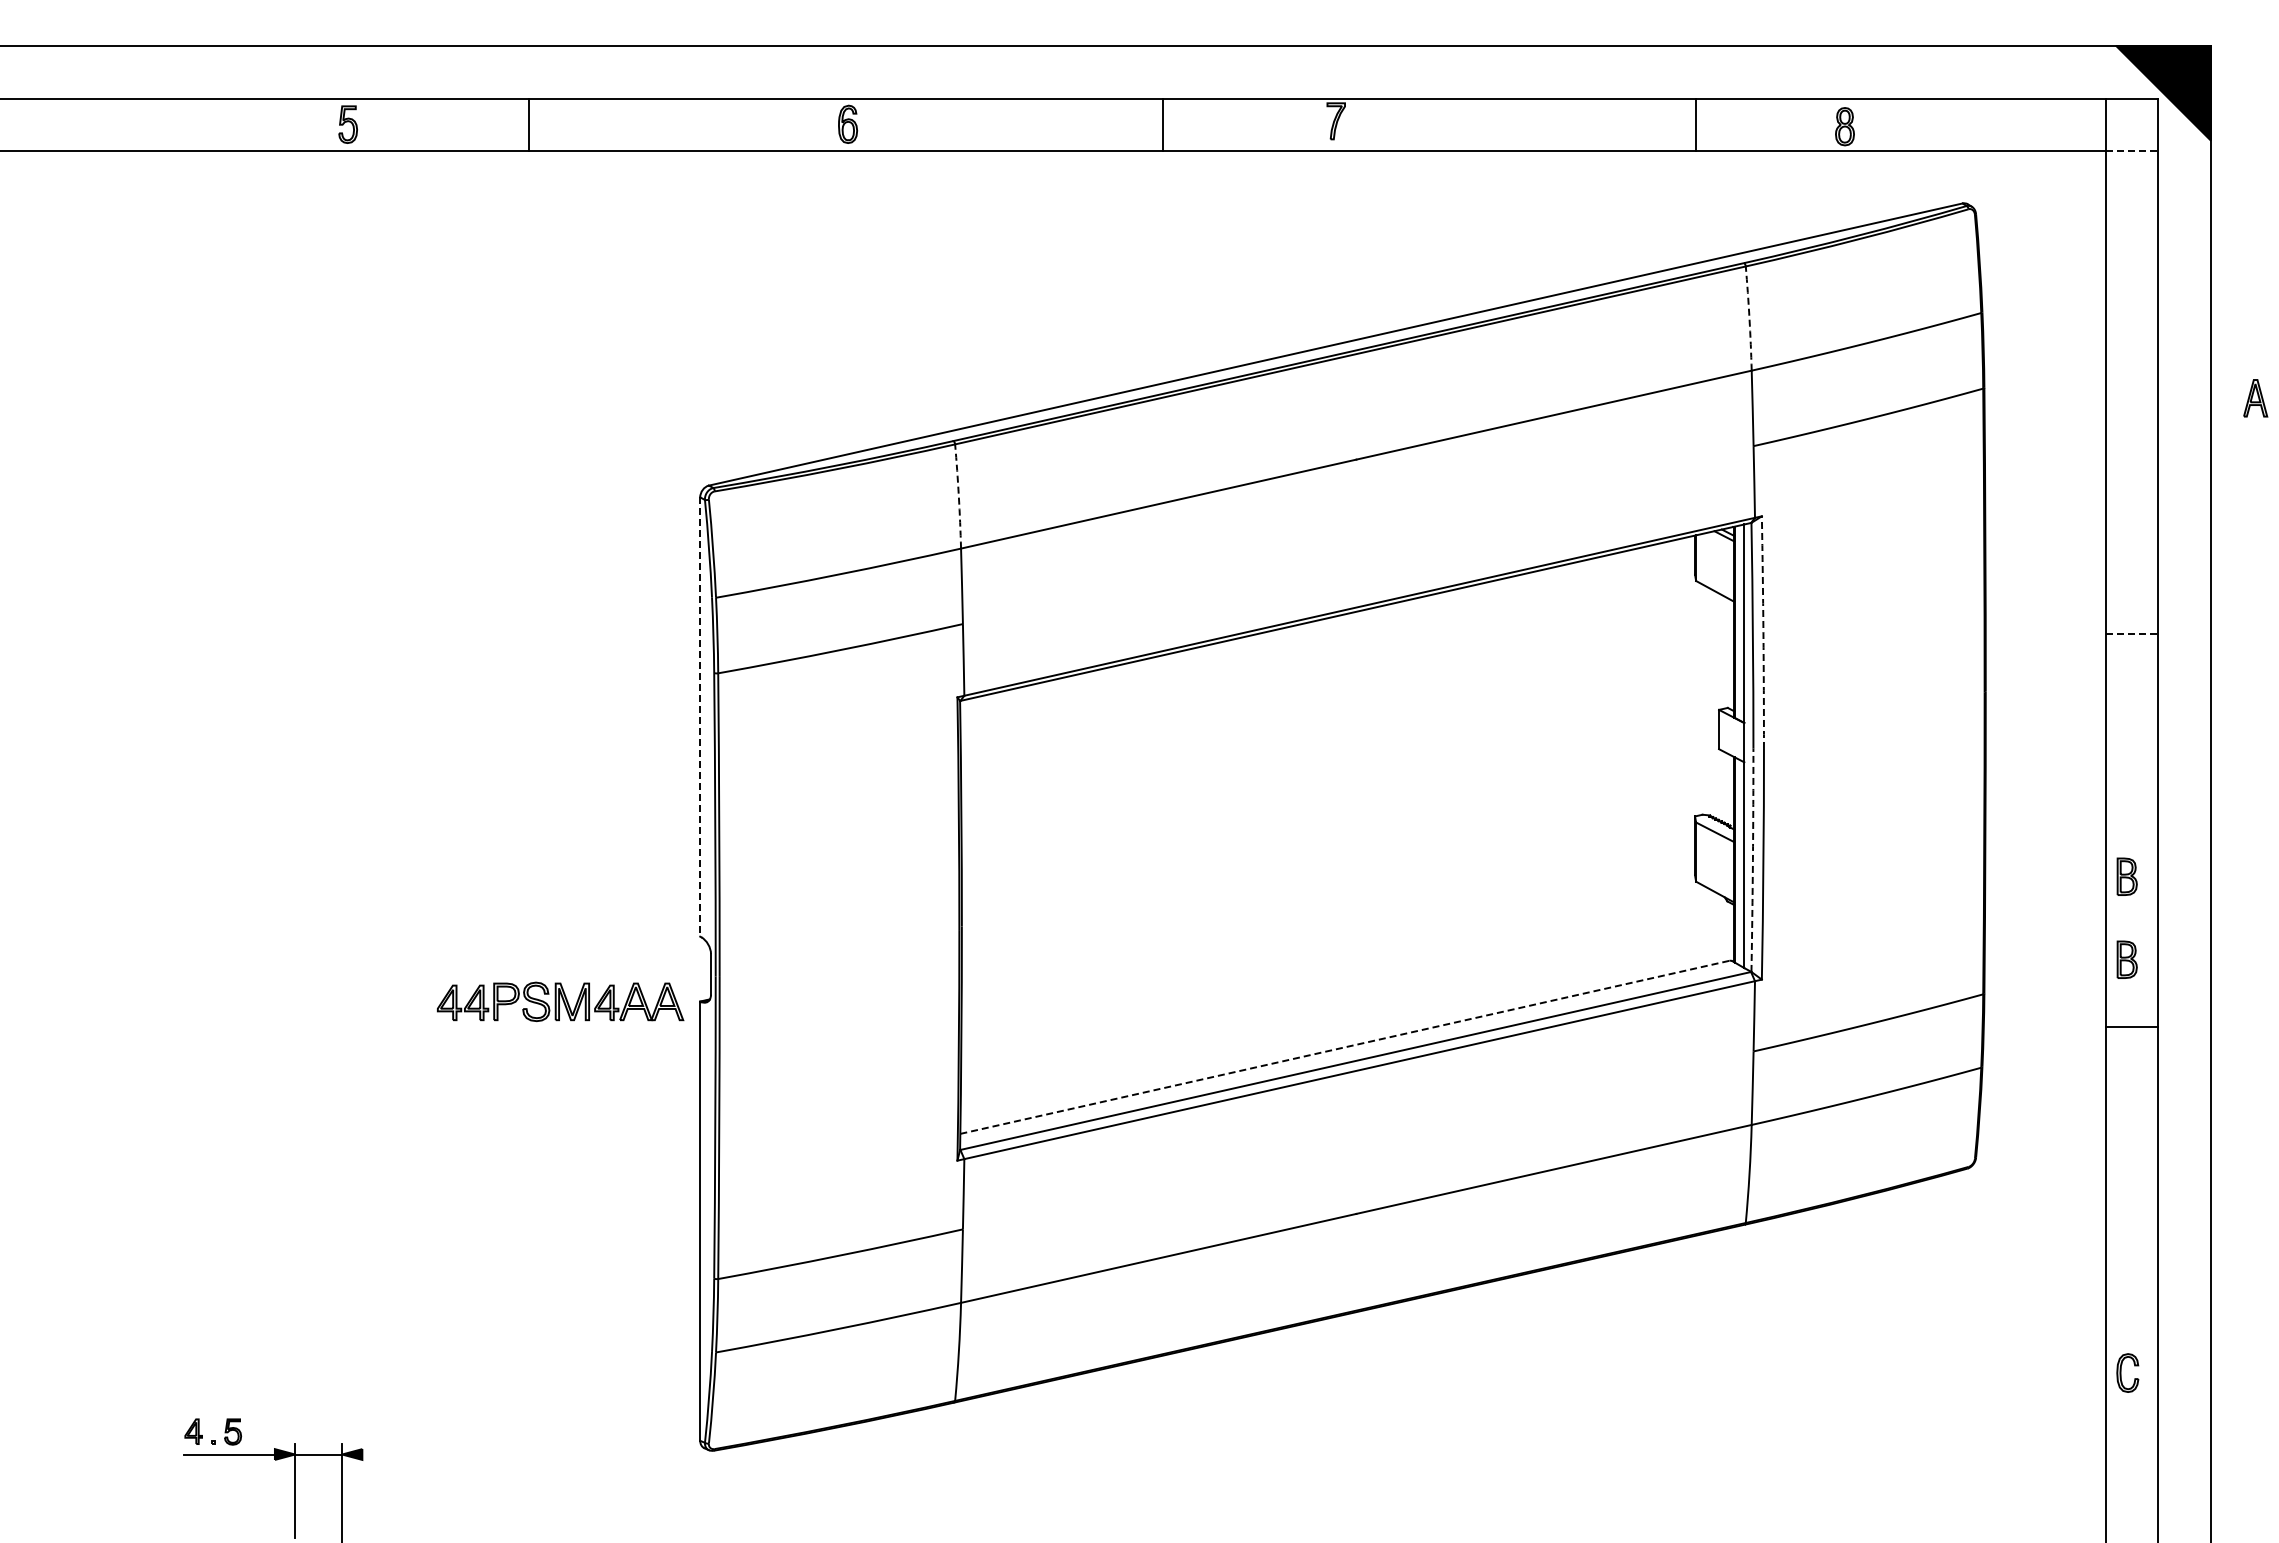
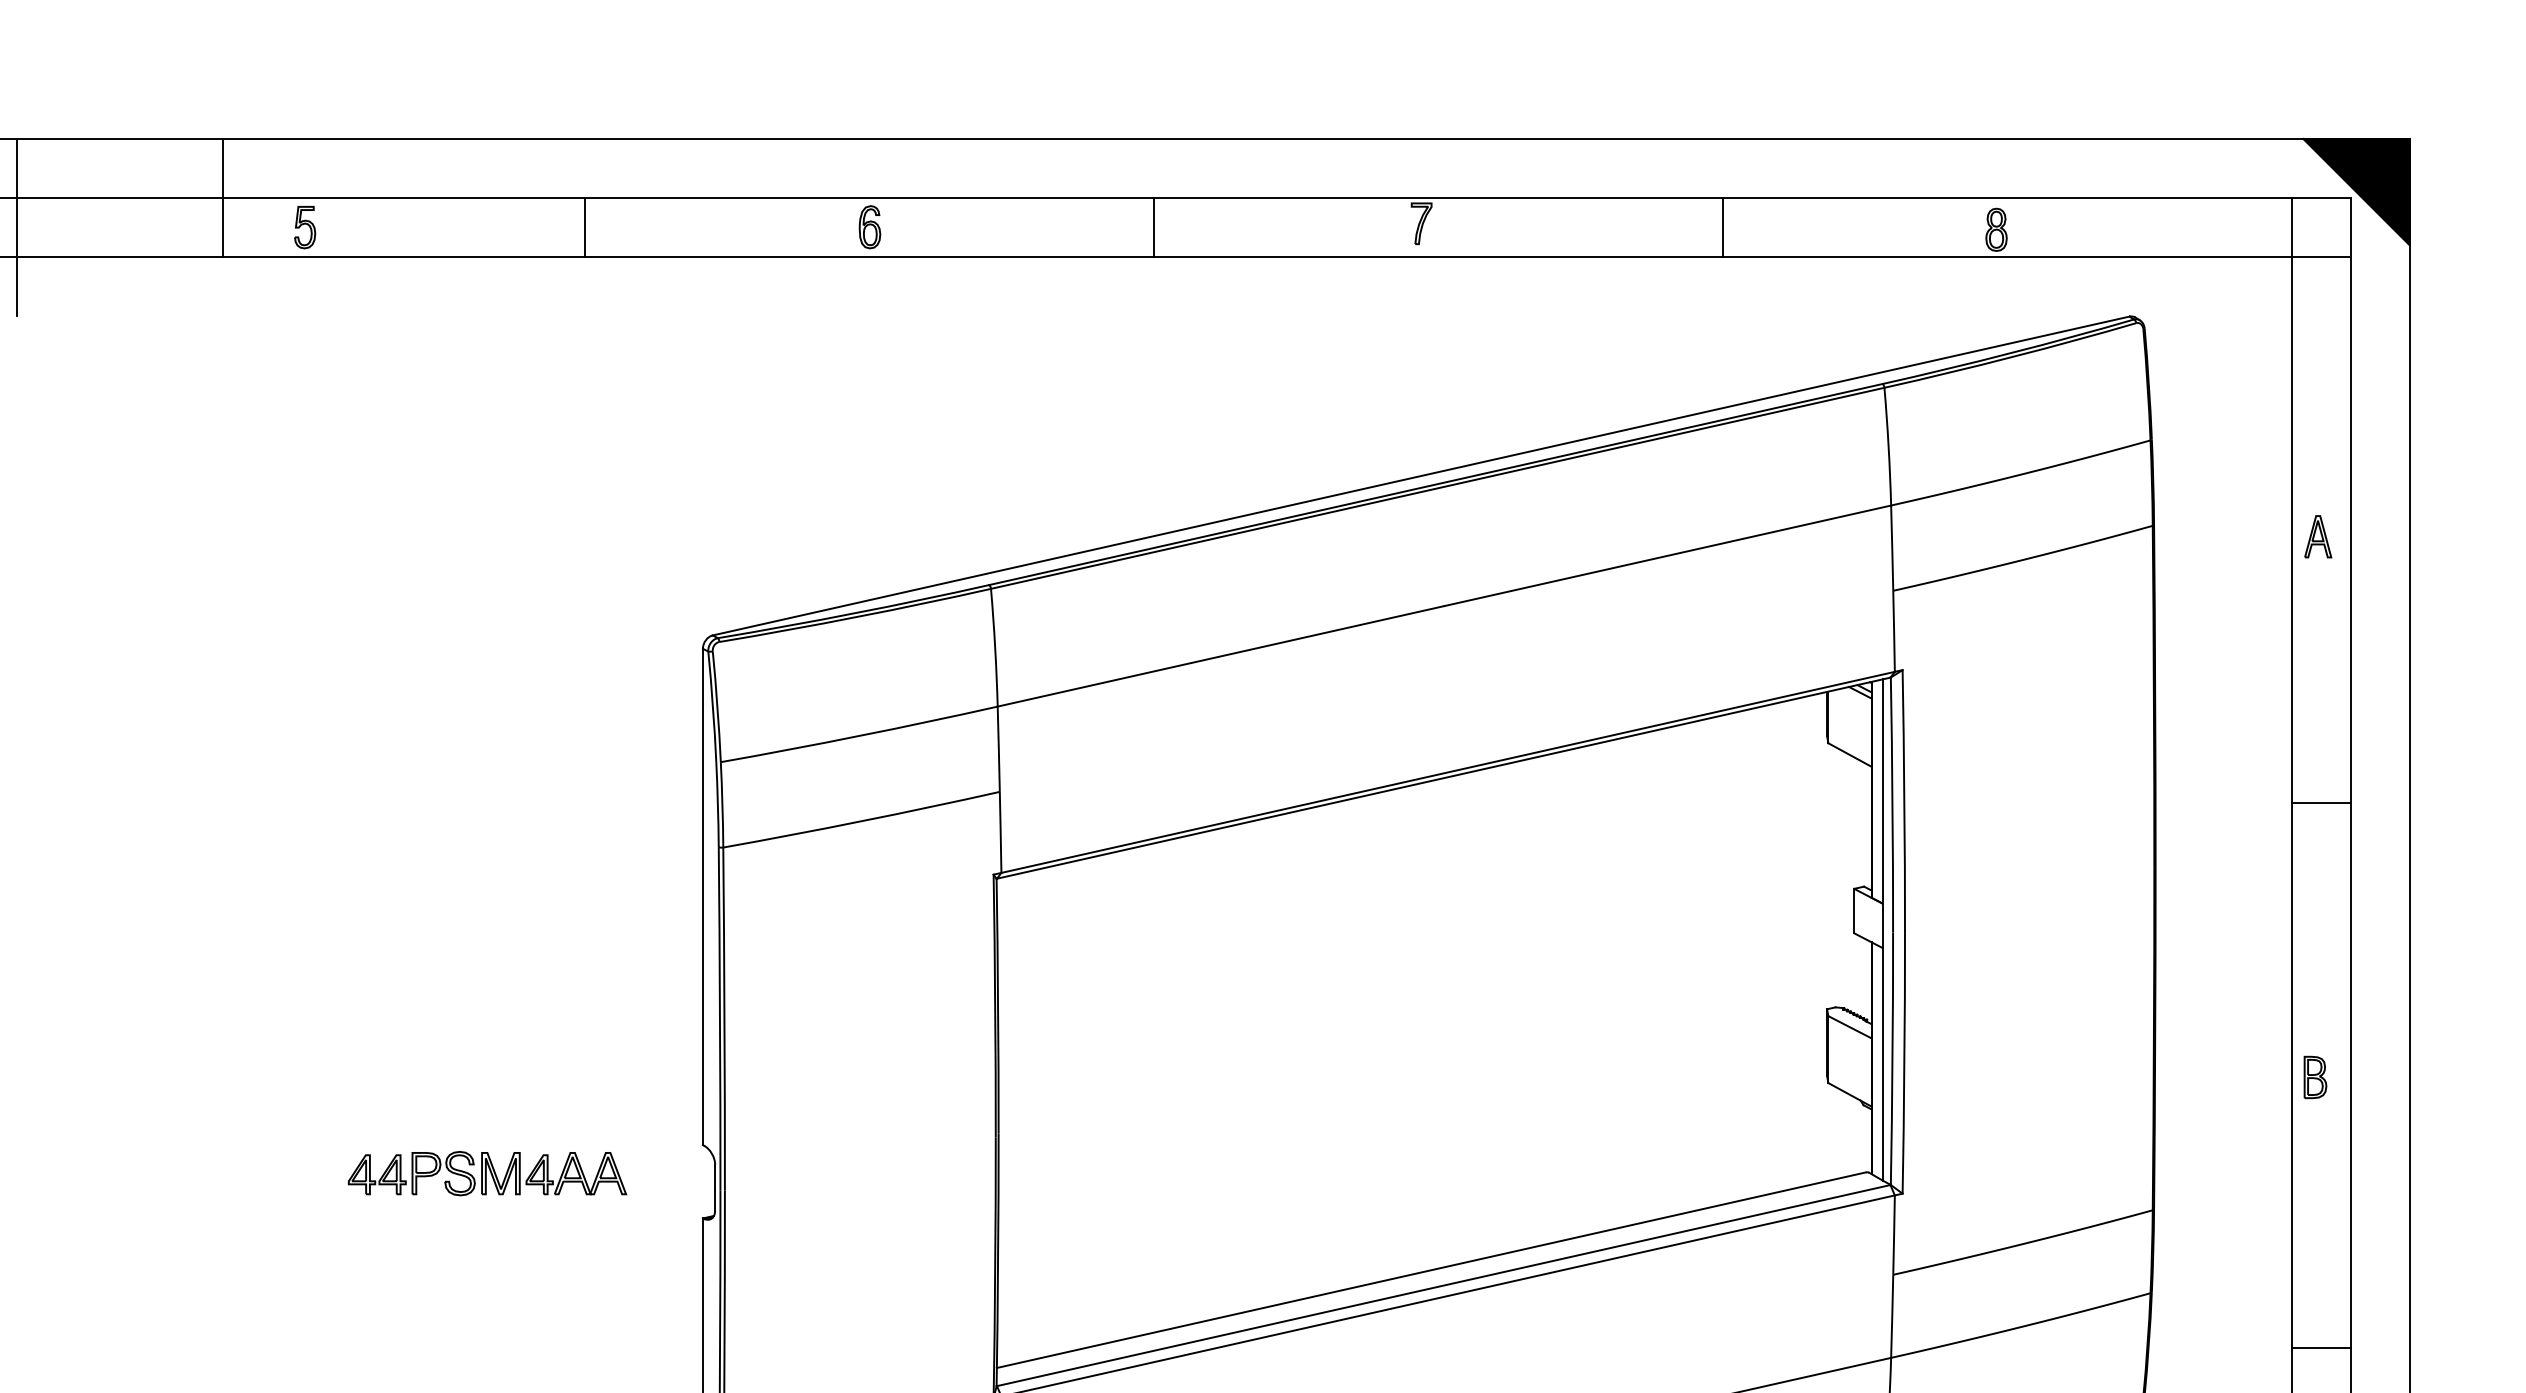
line: (275, 98) -> (223, 197), added
line: (92, 124) -> (16, 227), added
line: (529, 124) -> (585, 227), moved
line: (1163, 124) -> (1154, 227), moved
line: (1695, 124) -> (1722, 227), moved
line: (2132, 150) -> (2321, 256), dashed -> solid
arc: (1749, 318) -> (1888, 446), dashed -> solid
part: (2255, 398) -> (2318, 536), moved
arc: (958, 496) -> (994, 647), dashed -> solid
arc: (1763, 632) -> (1904, 801), dashed -> solid
line: (2132, 633) -> (2321, 802), dashed -> solid
line: (700, 717) -> (703, 897), dashed -> solid
arc: (1752, 860) -> (1892, 1059), dashed -> solid
part: (2126, 959) -> (2314, 1170), removed
part: (560, 1001) -> (487, 1173), moved
line: (2132, 1027) -> (2321, 1348), moved
line: (1345, 1047) -> (1432, 1270), dashed -> solid

